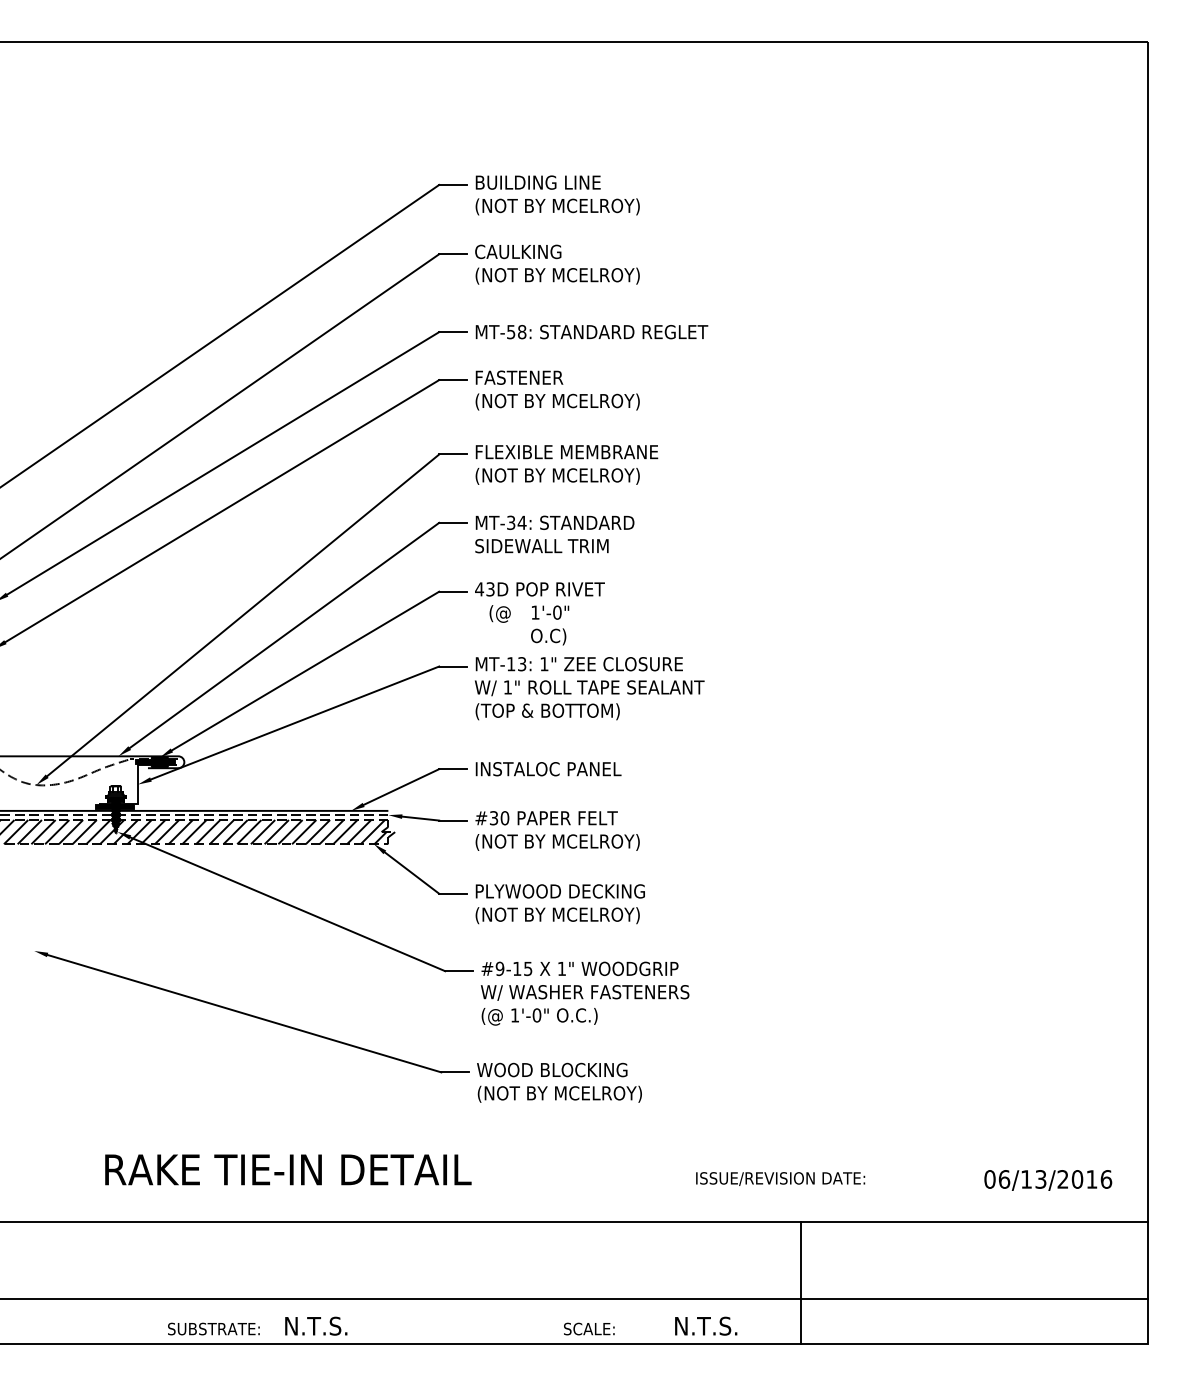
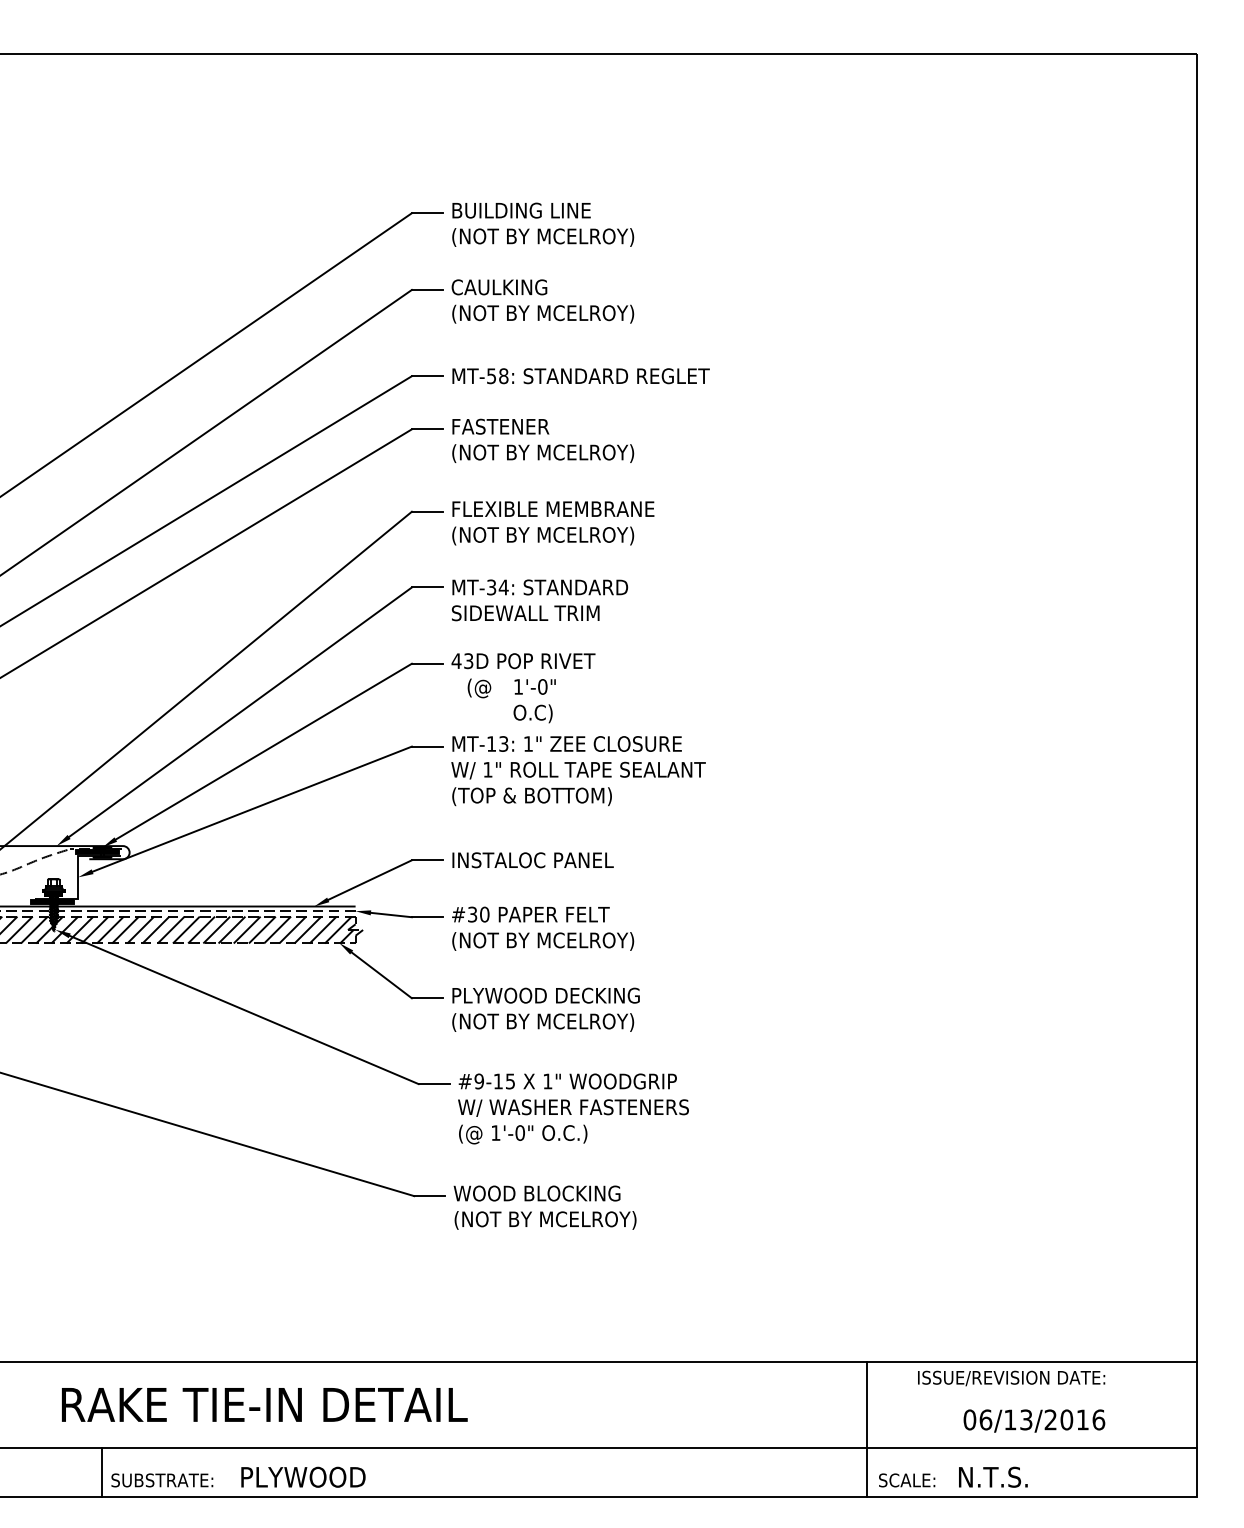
text: (288, 1169) -> (264, 1404), moved
text: (780, 1178) -> (1011, 1377), moved
text: (1048, 1180) -> (1034, 1421), moved
line: (801, 1283) -> (867, 1429), moved
line: (159, 1321) -> (102, 1472), added
text: (342, 1325) -> (304, 1476), N.T.S. -> PLYWOOD
text: (706, 1325) -> (993, 1476), moved
text: (589, 1328) -> (907, 1479), moved

